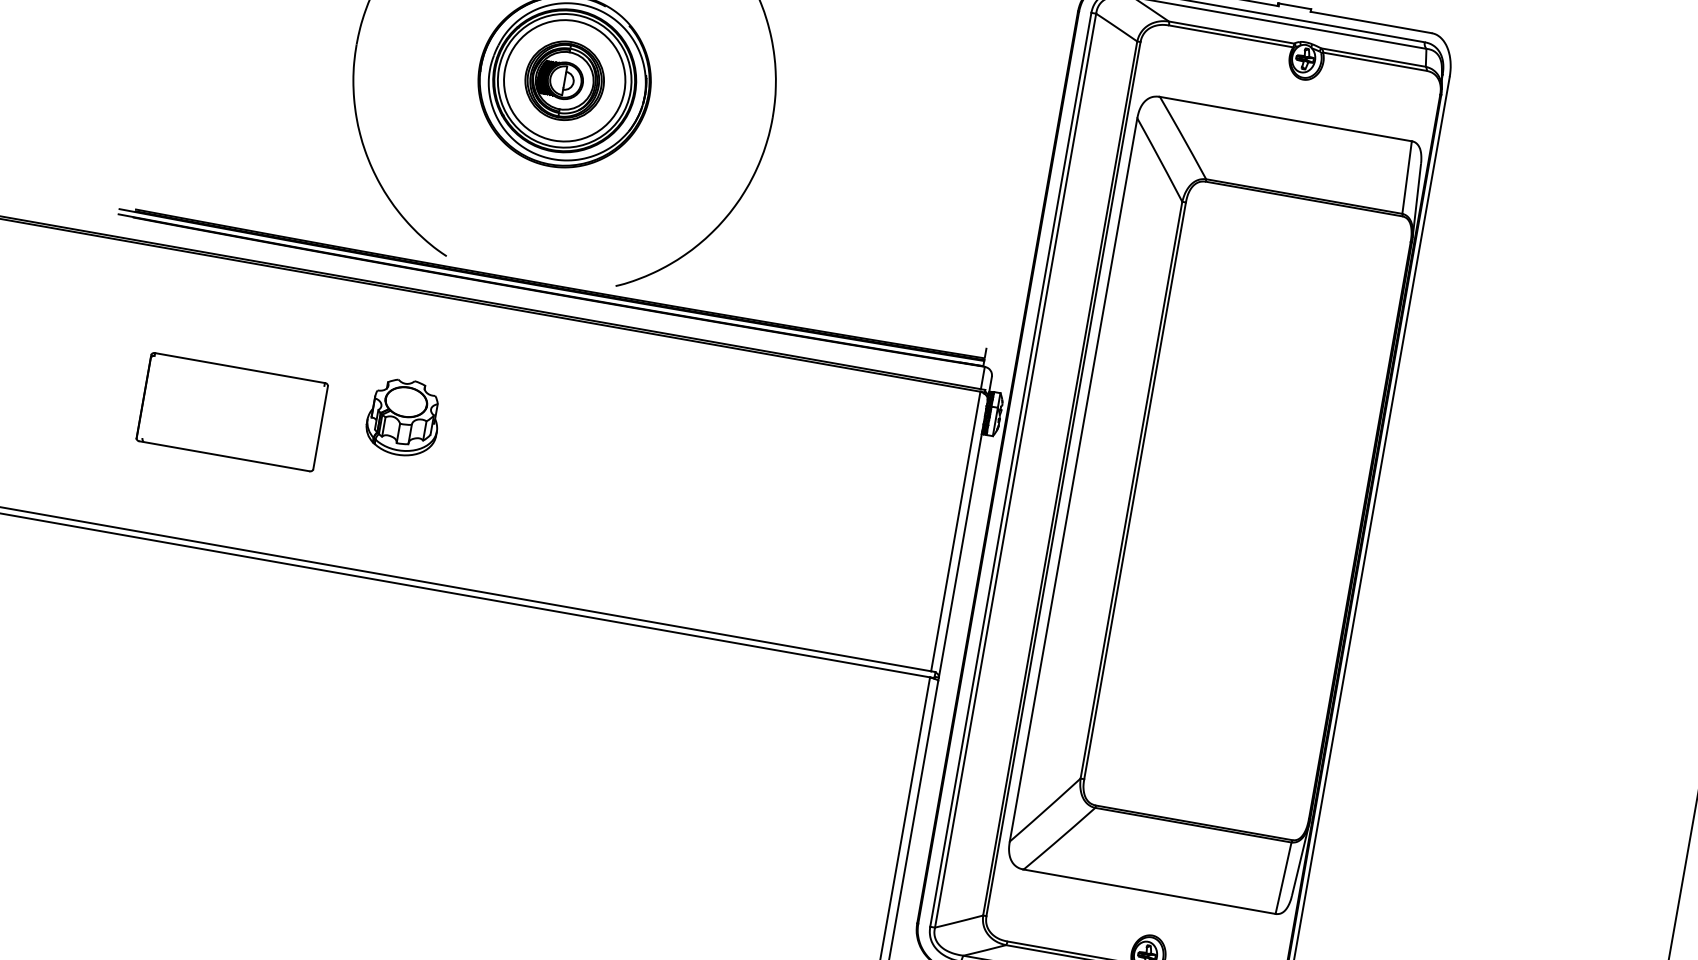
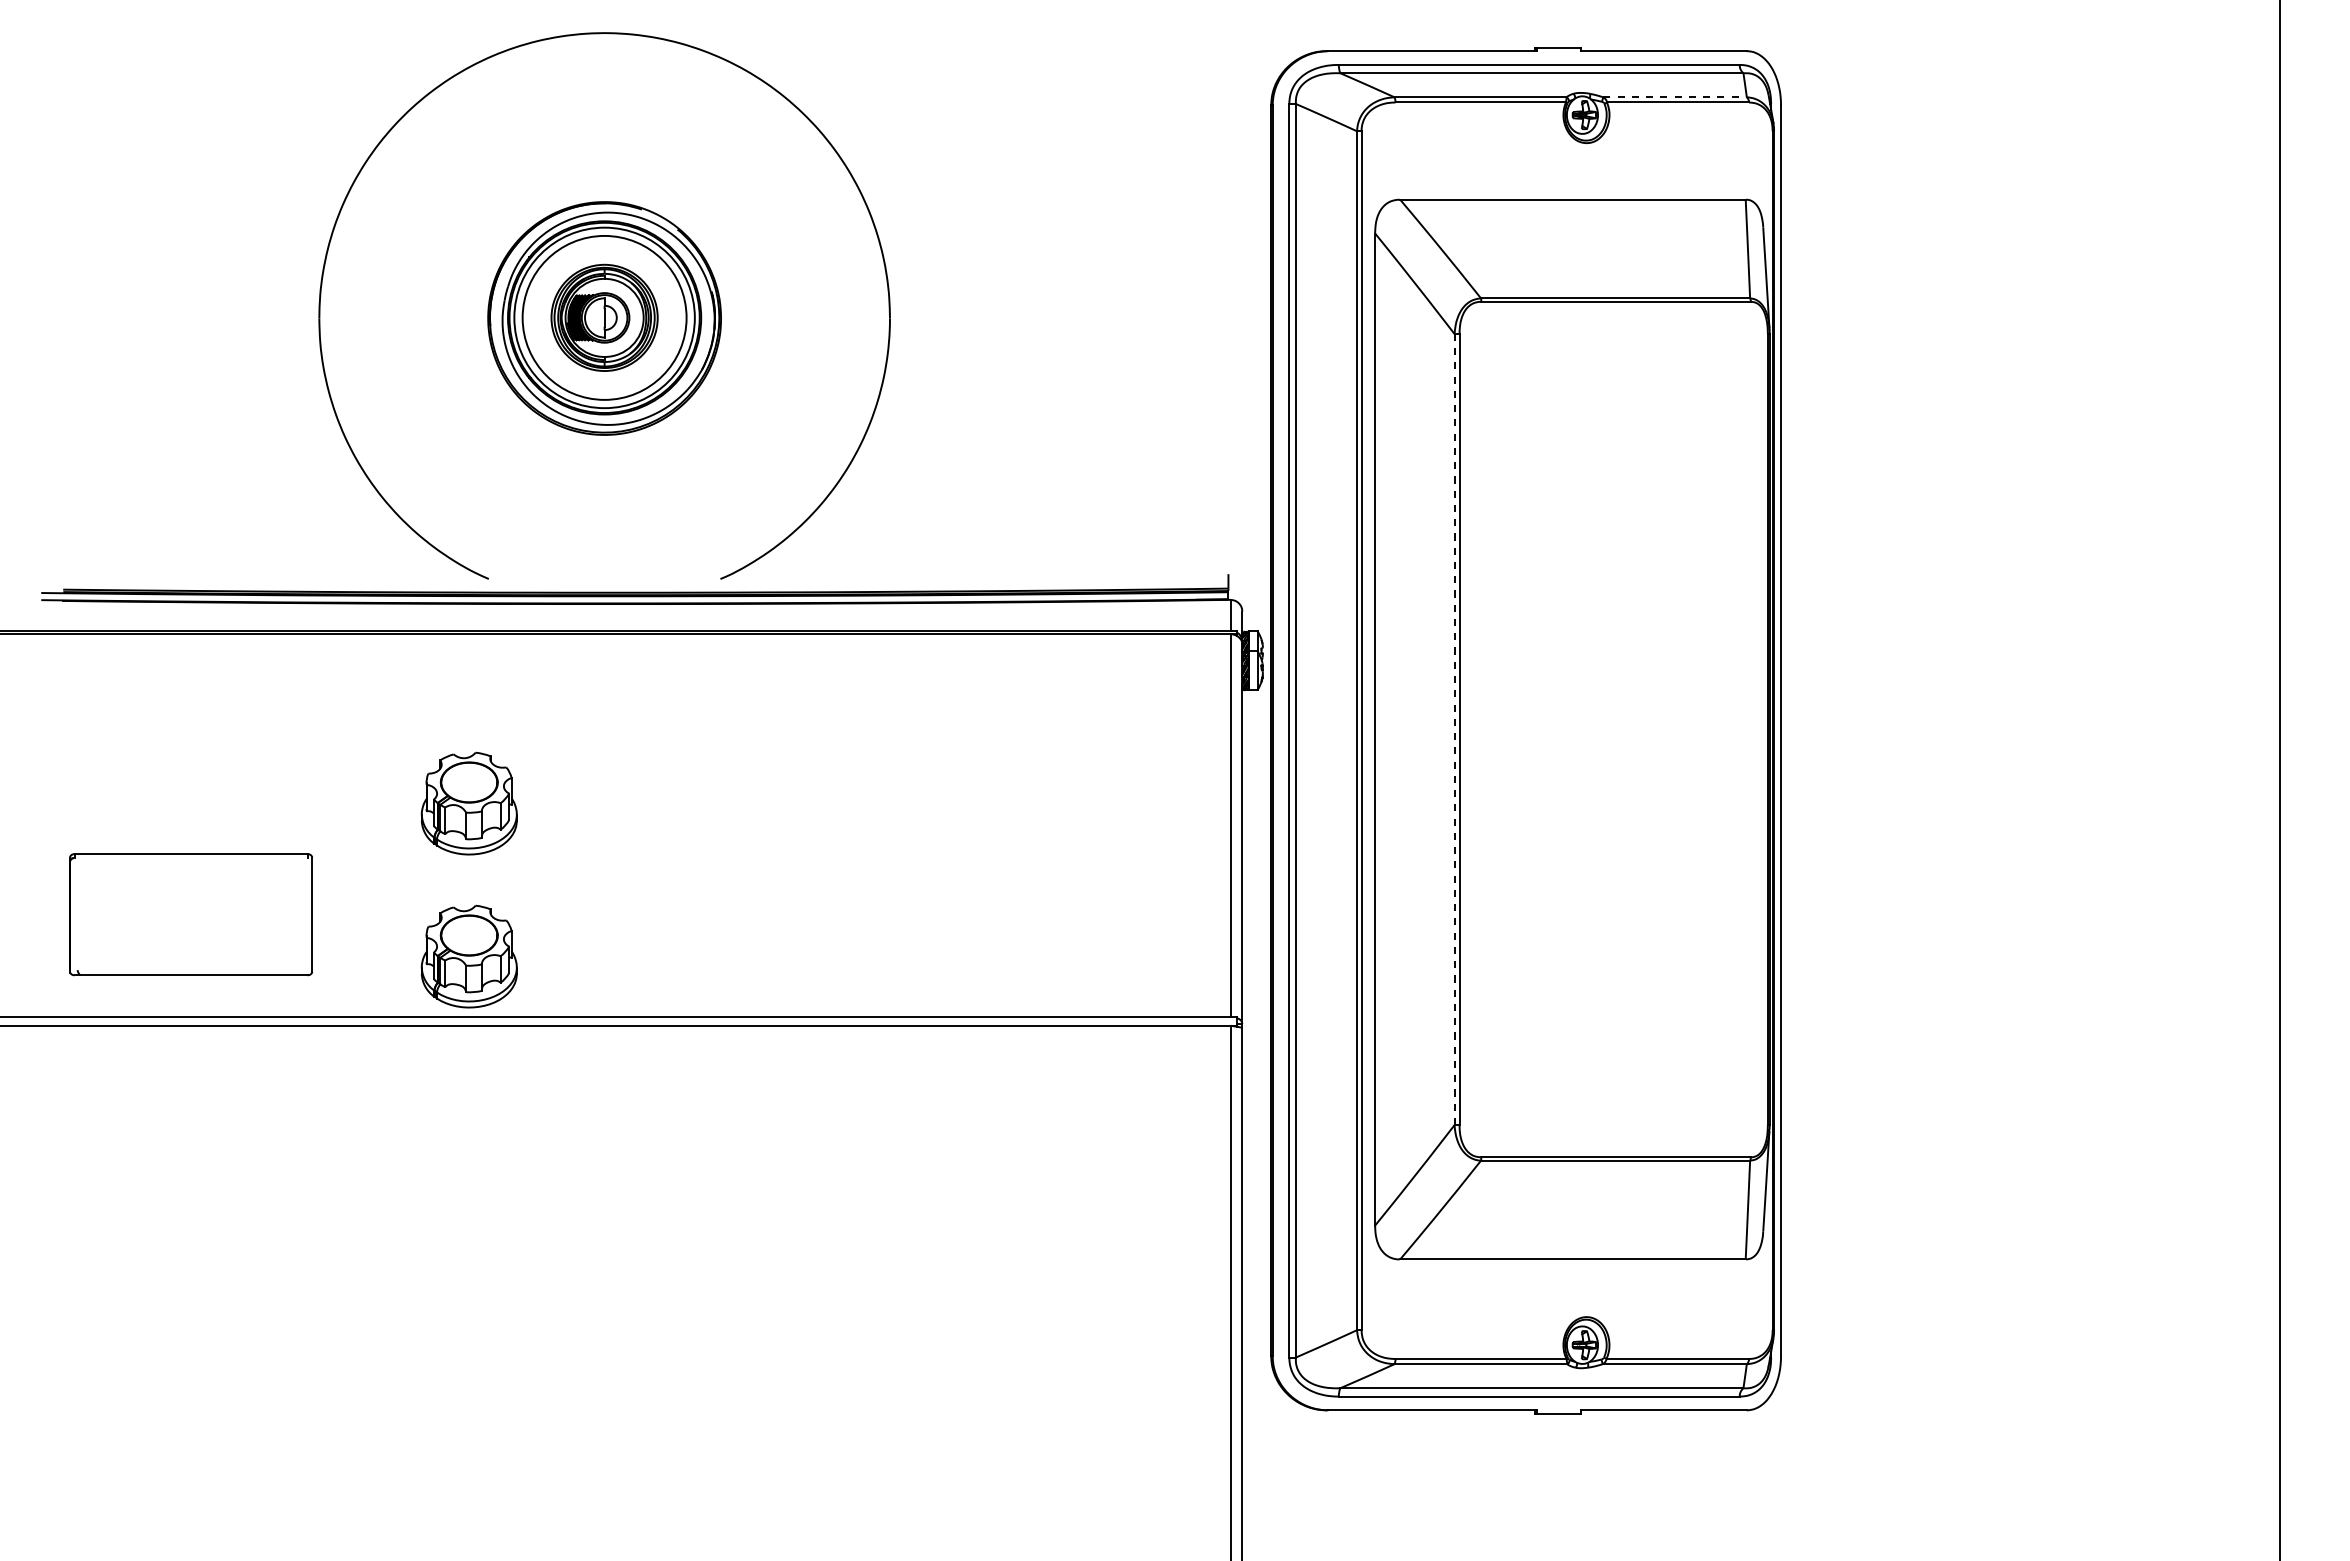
line: (1373, 57) -> (1675, 97), solid -> dashed
part: (232, 412) -> (191, 914), moved
line: (1131, 490) -> (1454, 729), solid -> dashed
part: (383, 528) -> (468, 956), added

